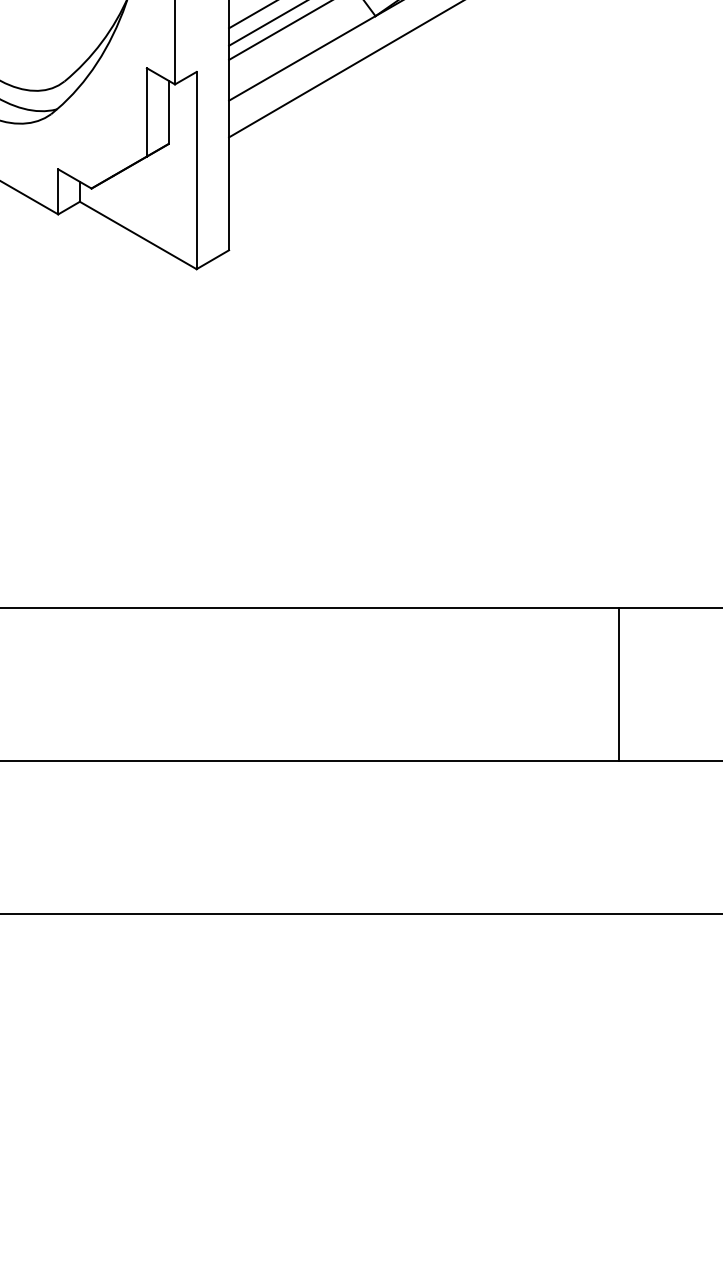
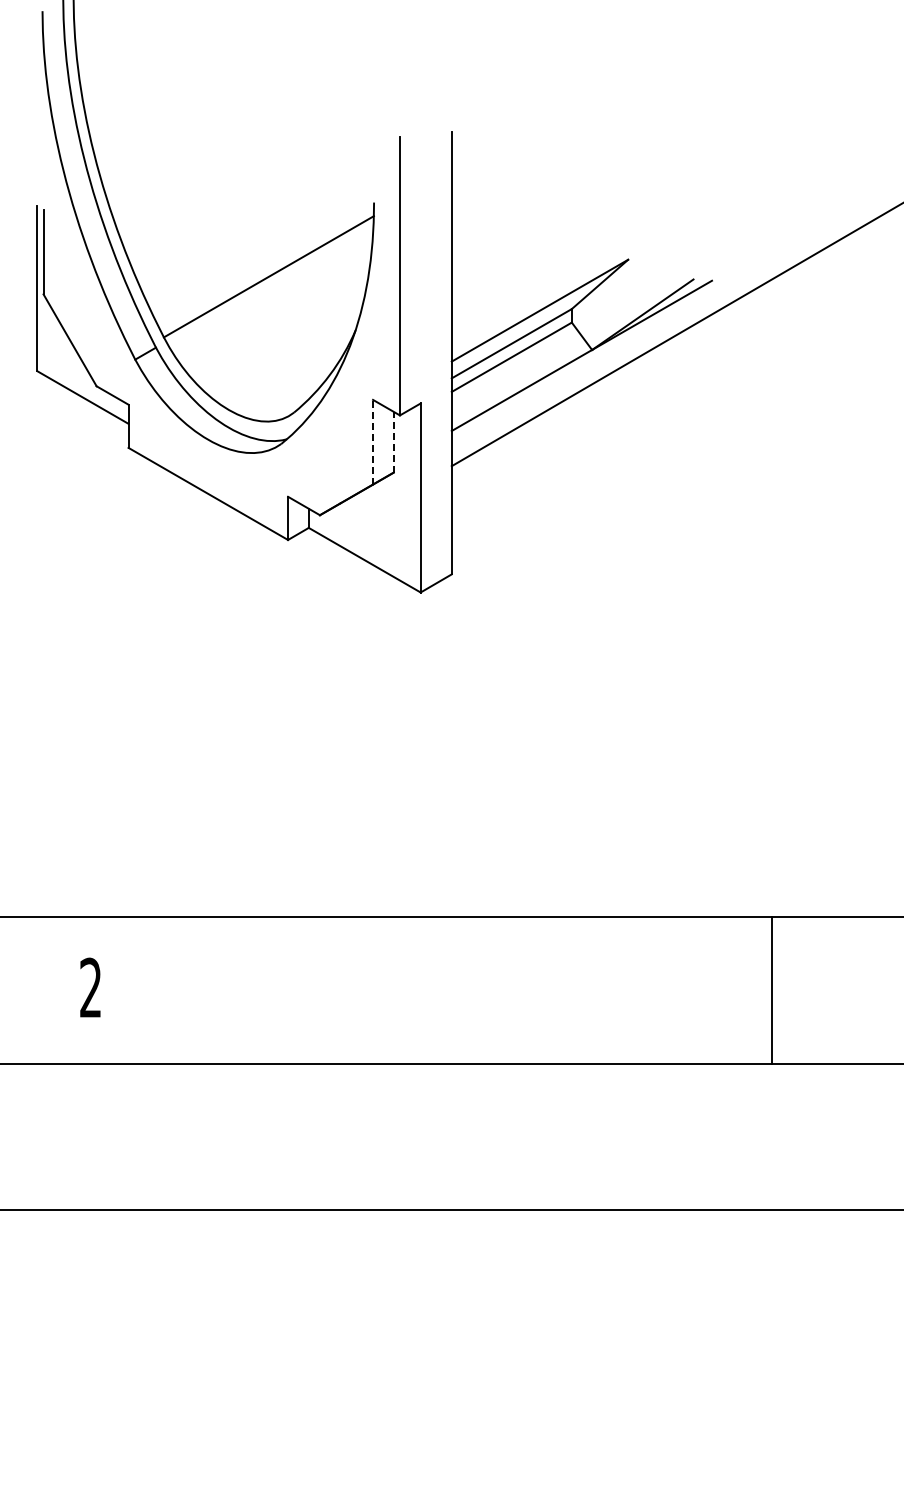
line: (147, 111) -> (373, 441), solid -> dashed
line: (168, 111) -> (393, 441), solid -> dashed
line: (619, 684) -> (771, 990), moved

